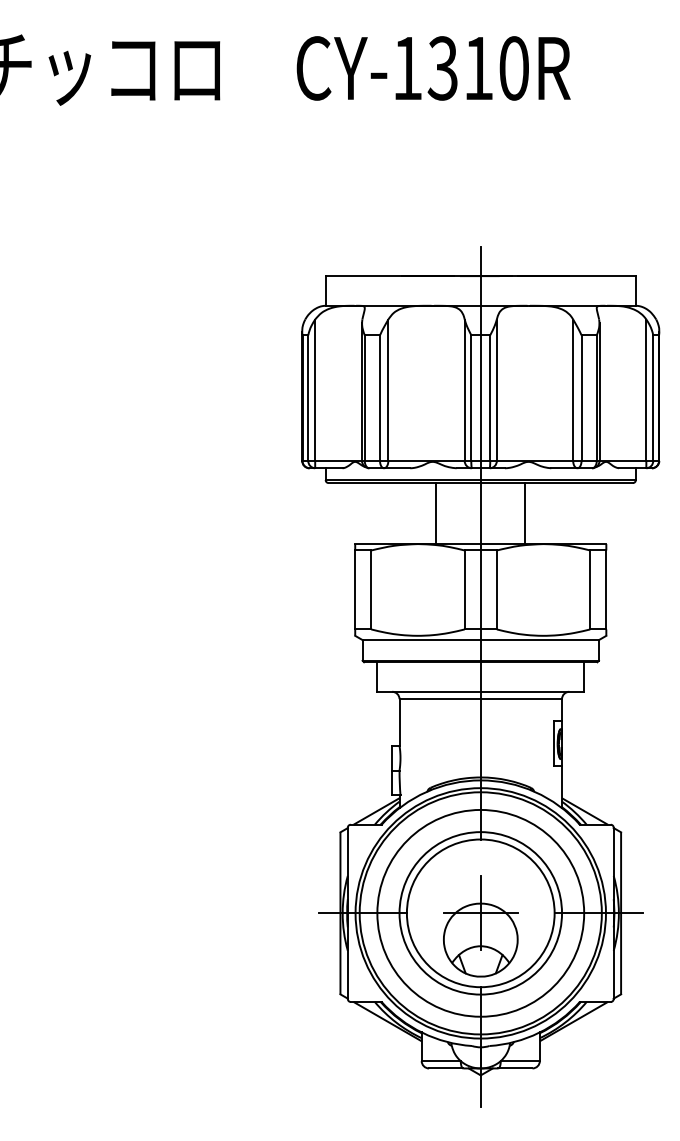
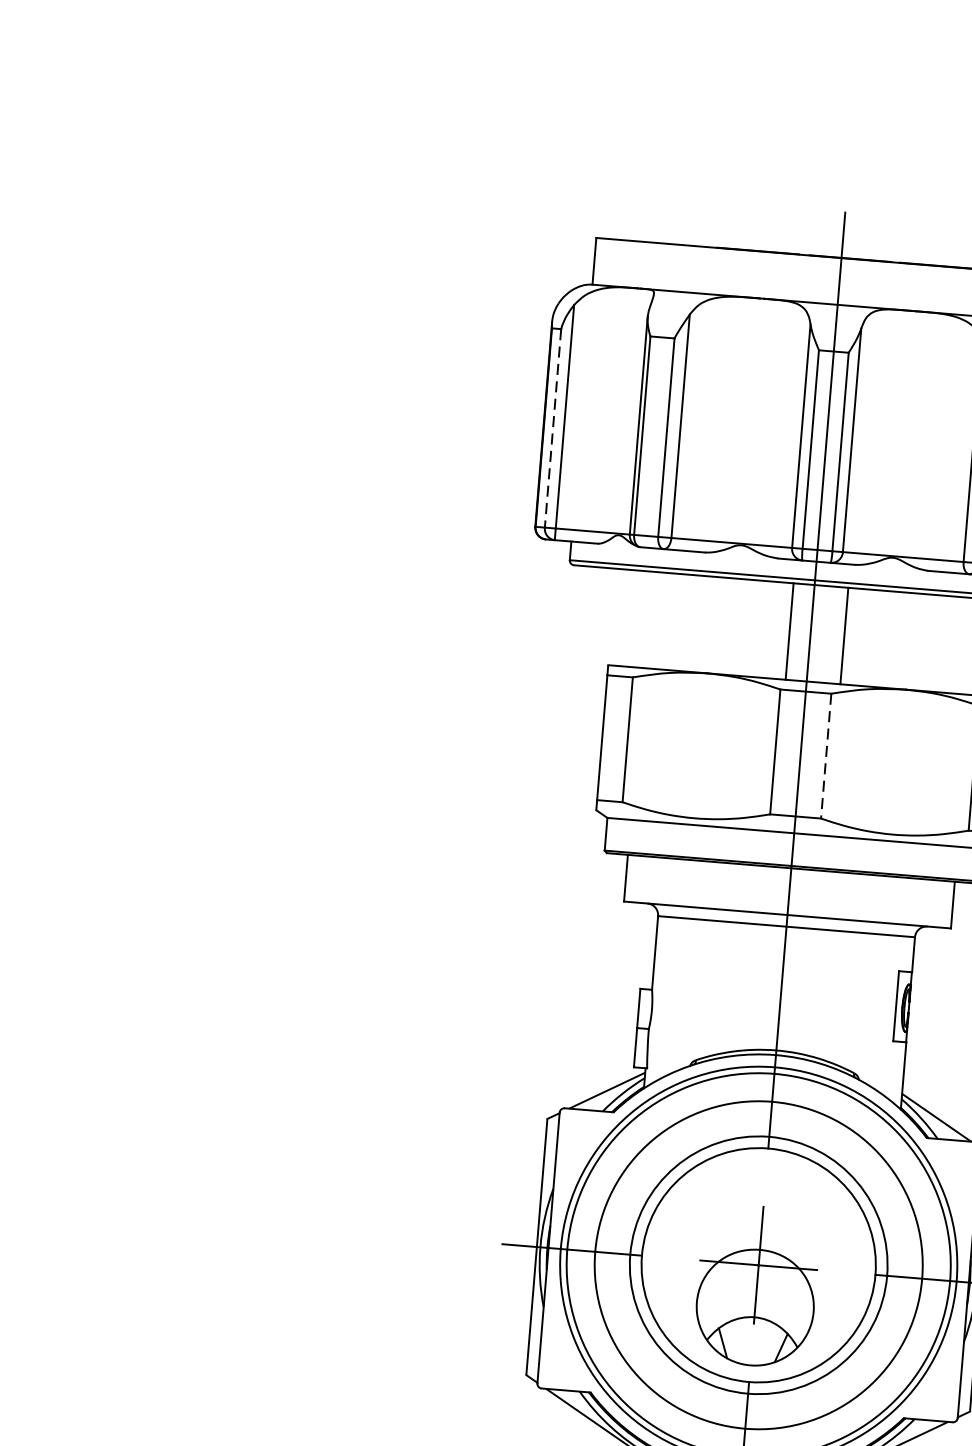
line: (308, 398) -> (553, 428), solid -> dashed
line: (436, 513) -> (789, 631), moved
line: (525, 513) -> (845, 635), moved
line: (496, 590) -> (825, 756), solid -> dashed

